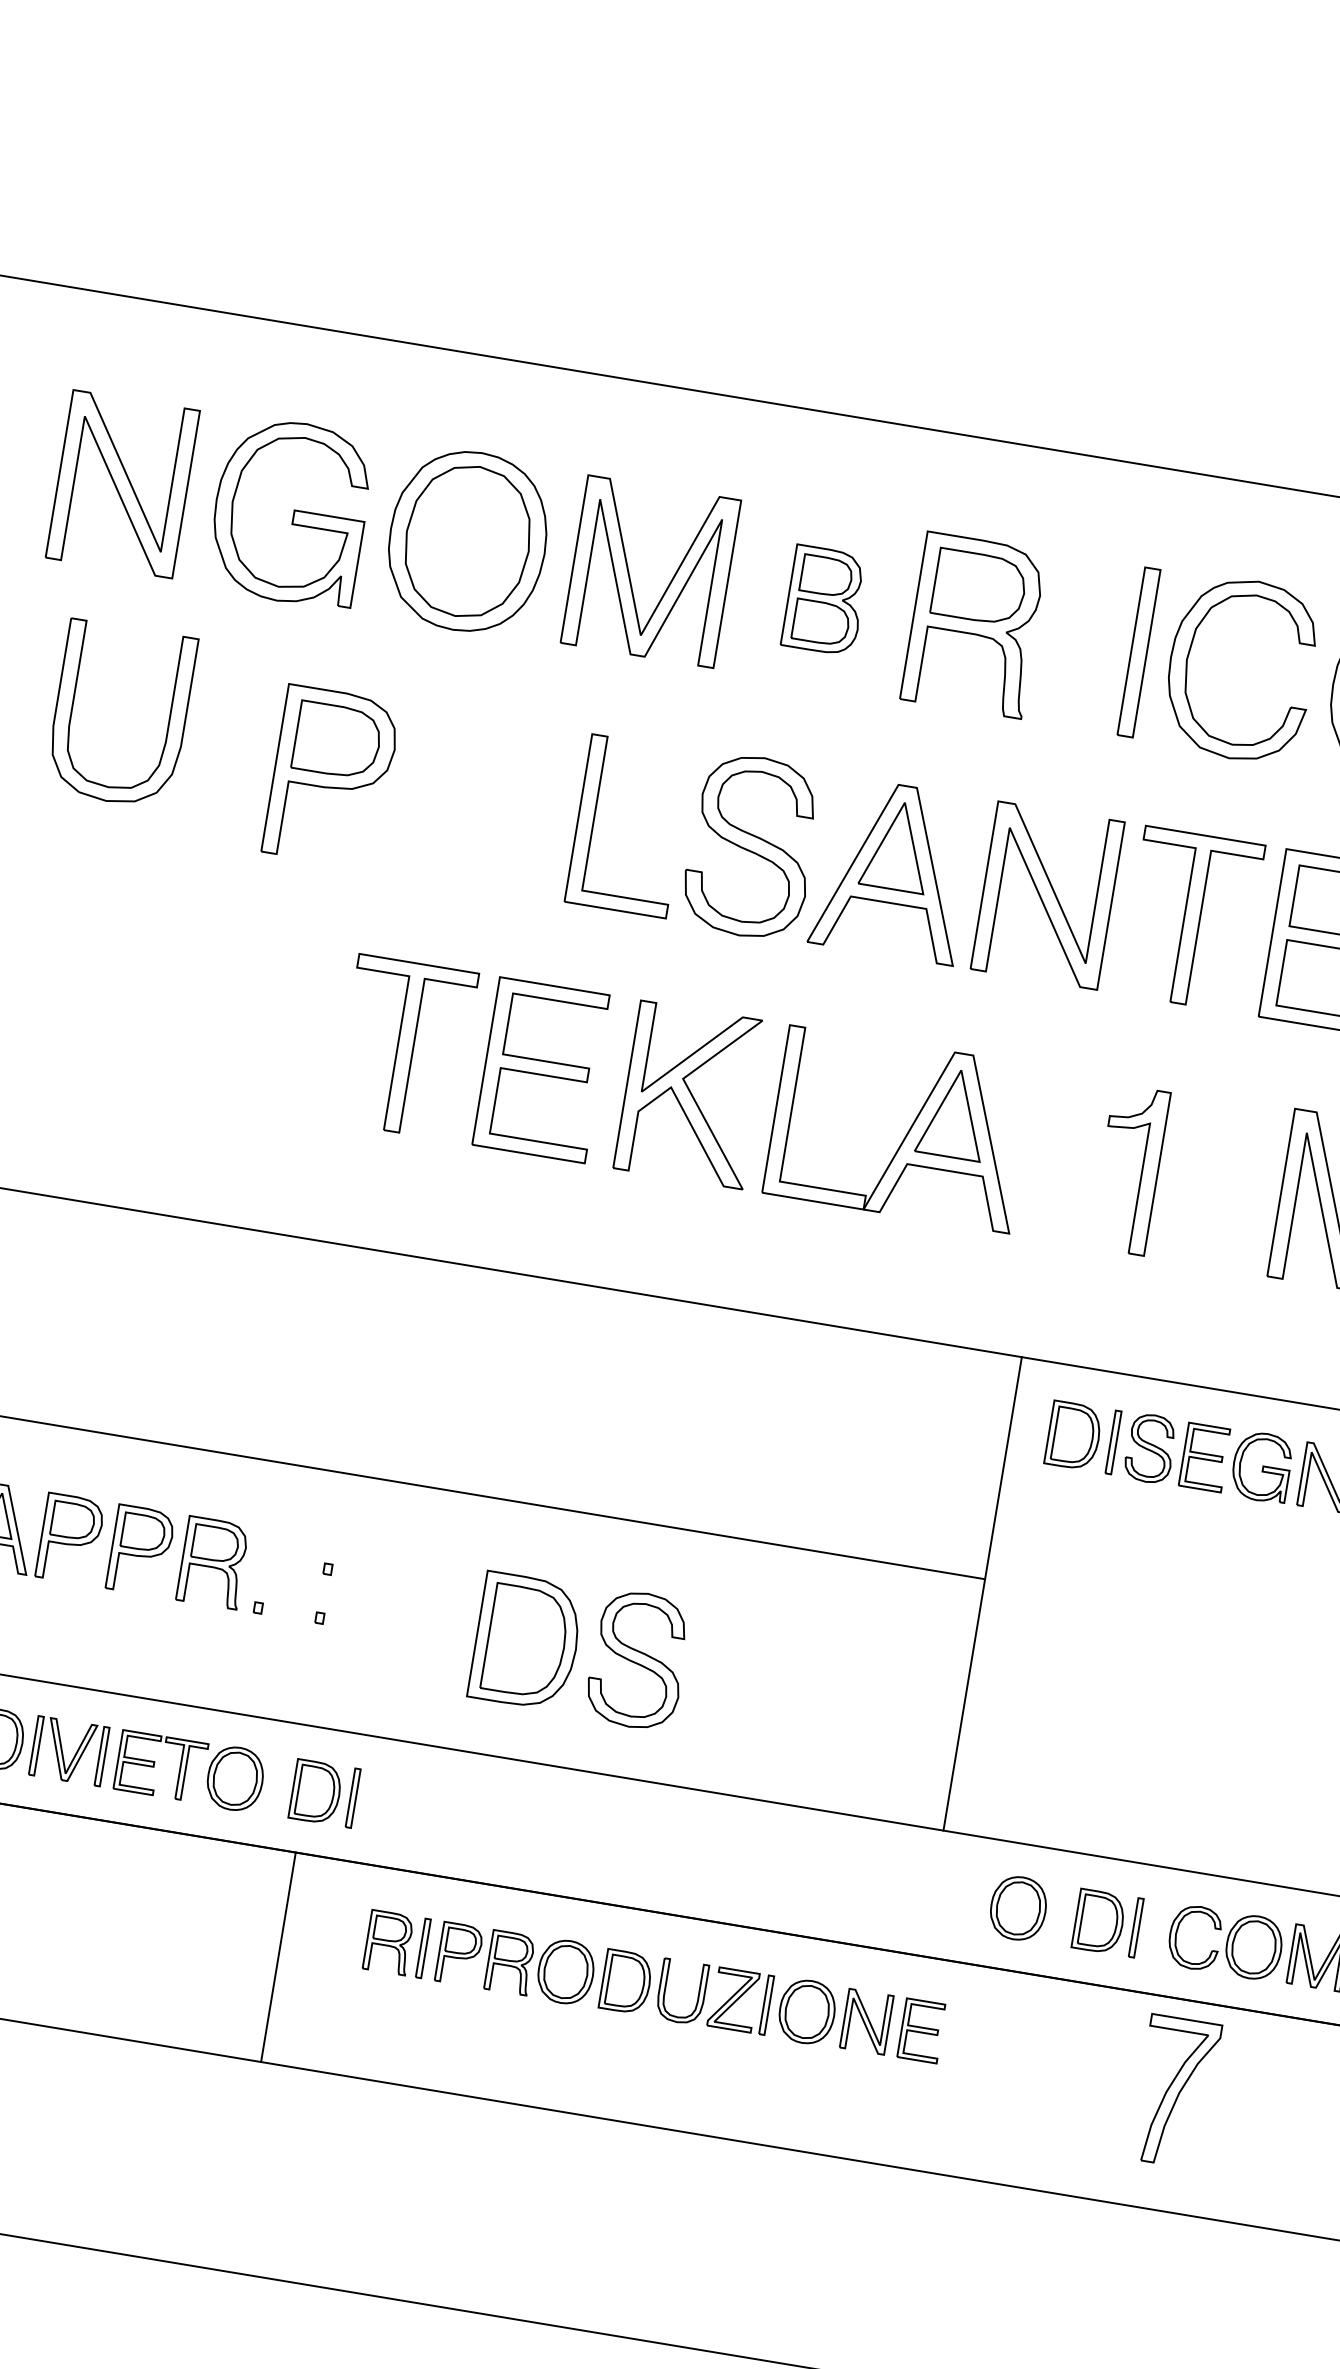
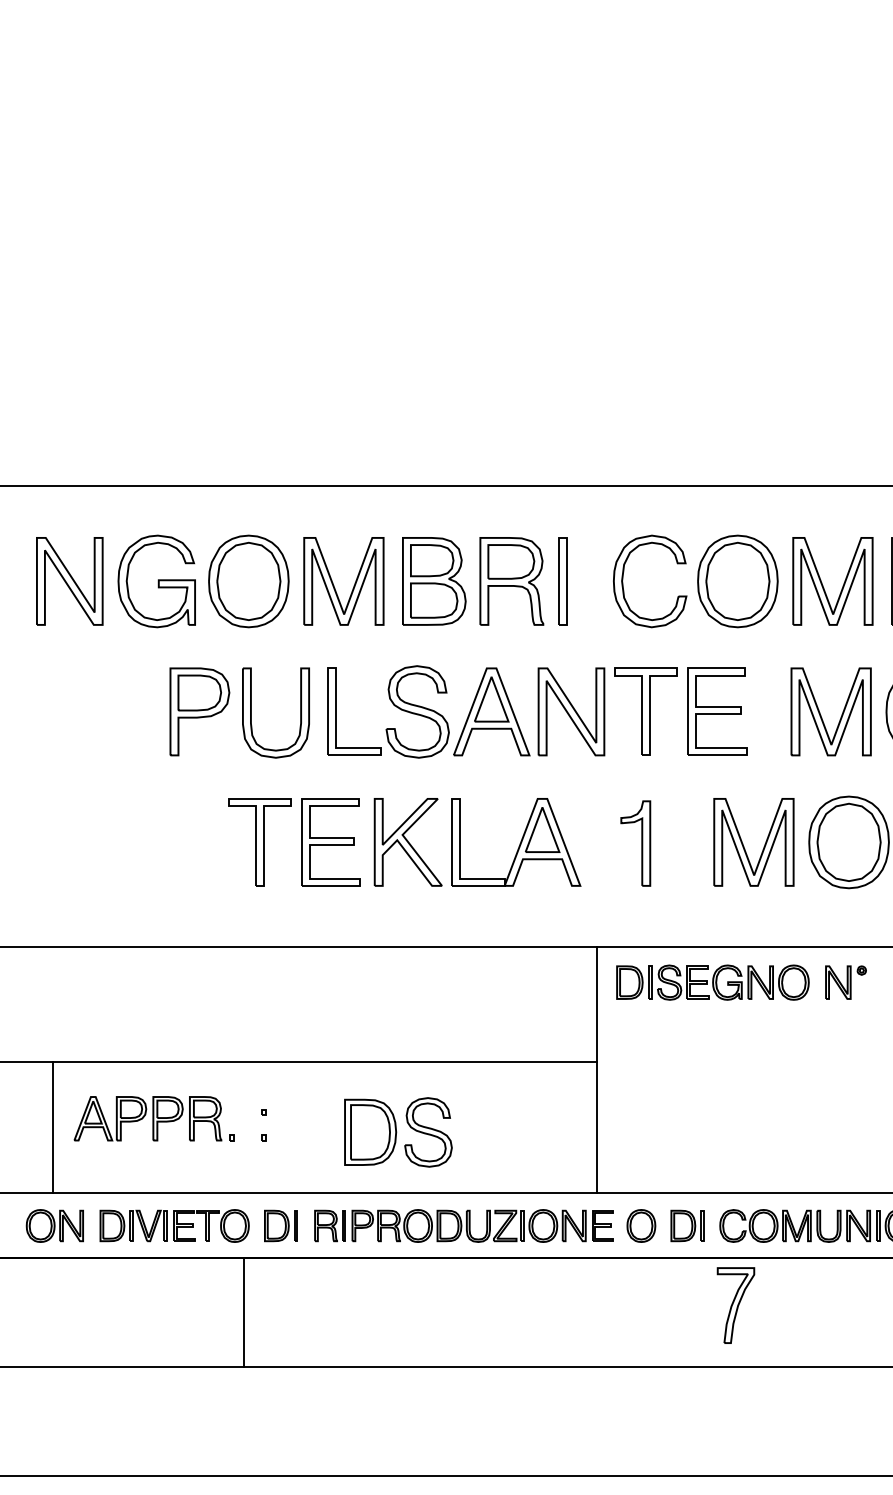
part: (825, 600) -> (434, 581), size x1.67
part: (1137, 652) -> (562, 581), moved
part: (73, 705) -> (251, 712), moved
line: (278, 1957) -> (243, 1312), moved
part: (653, 1985) -> (463, 1225), moved

